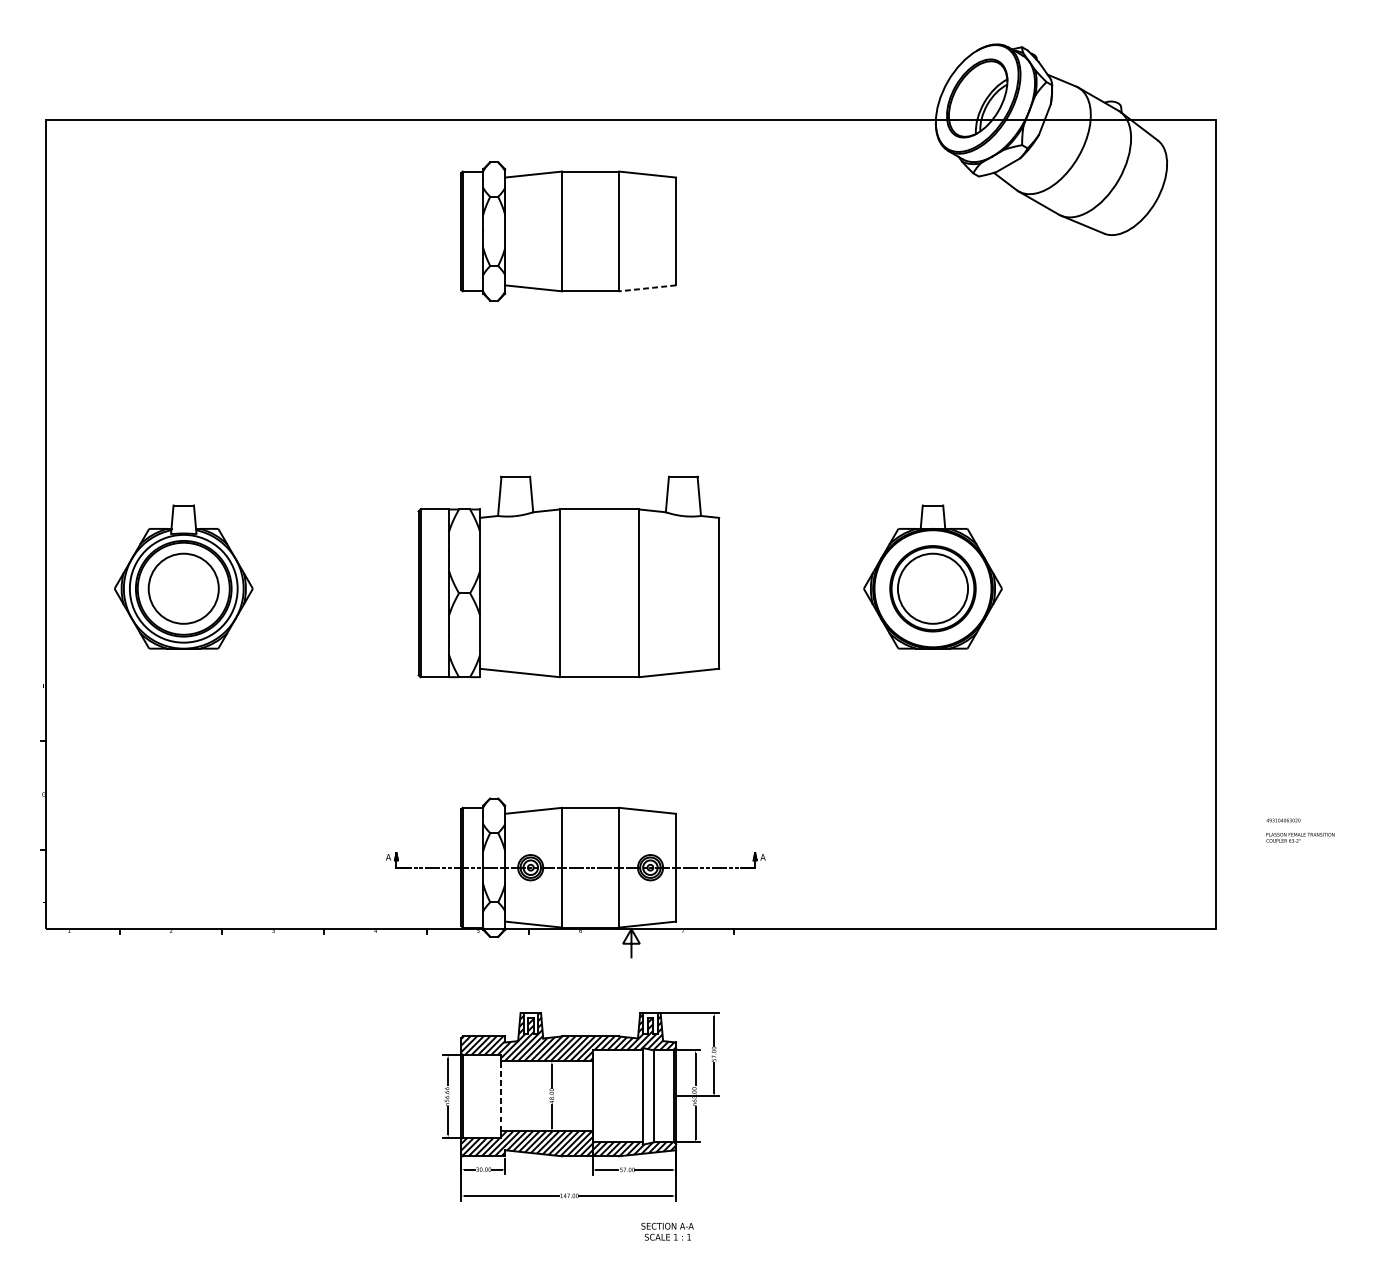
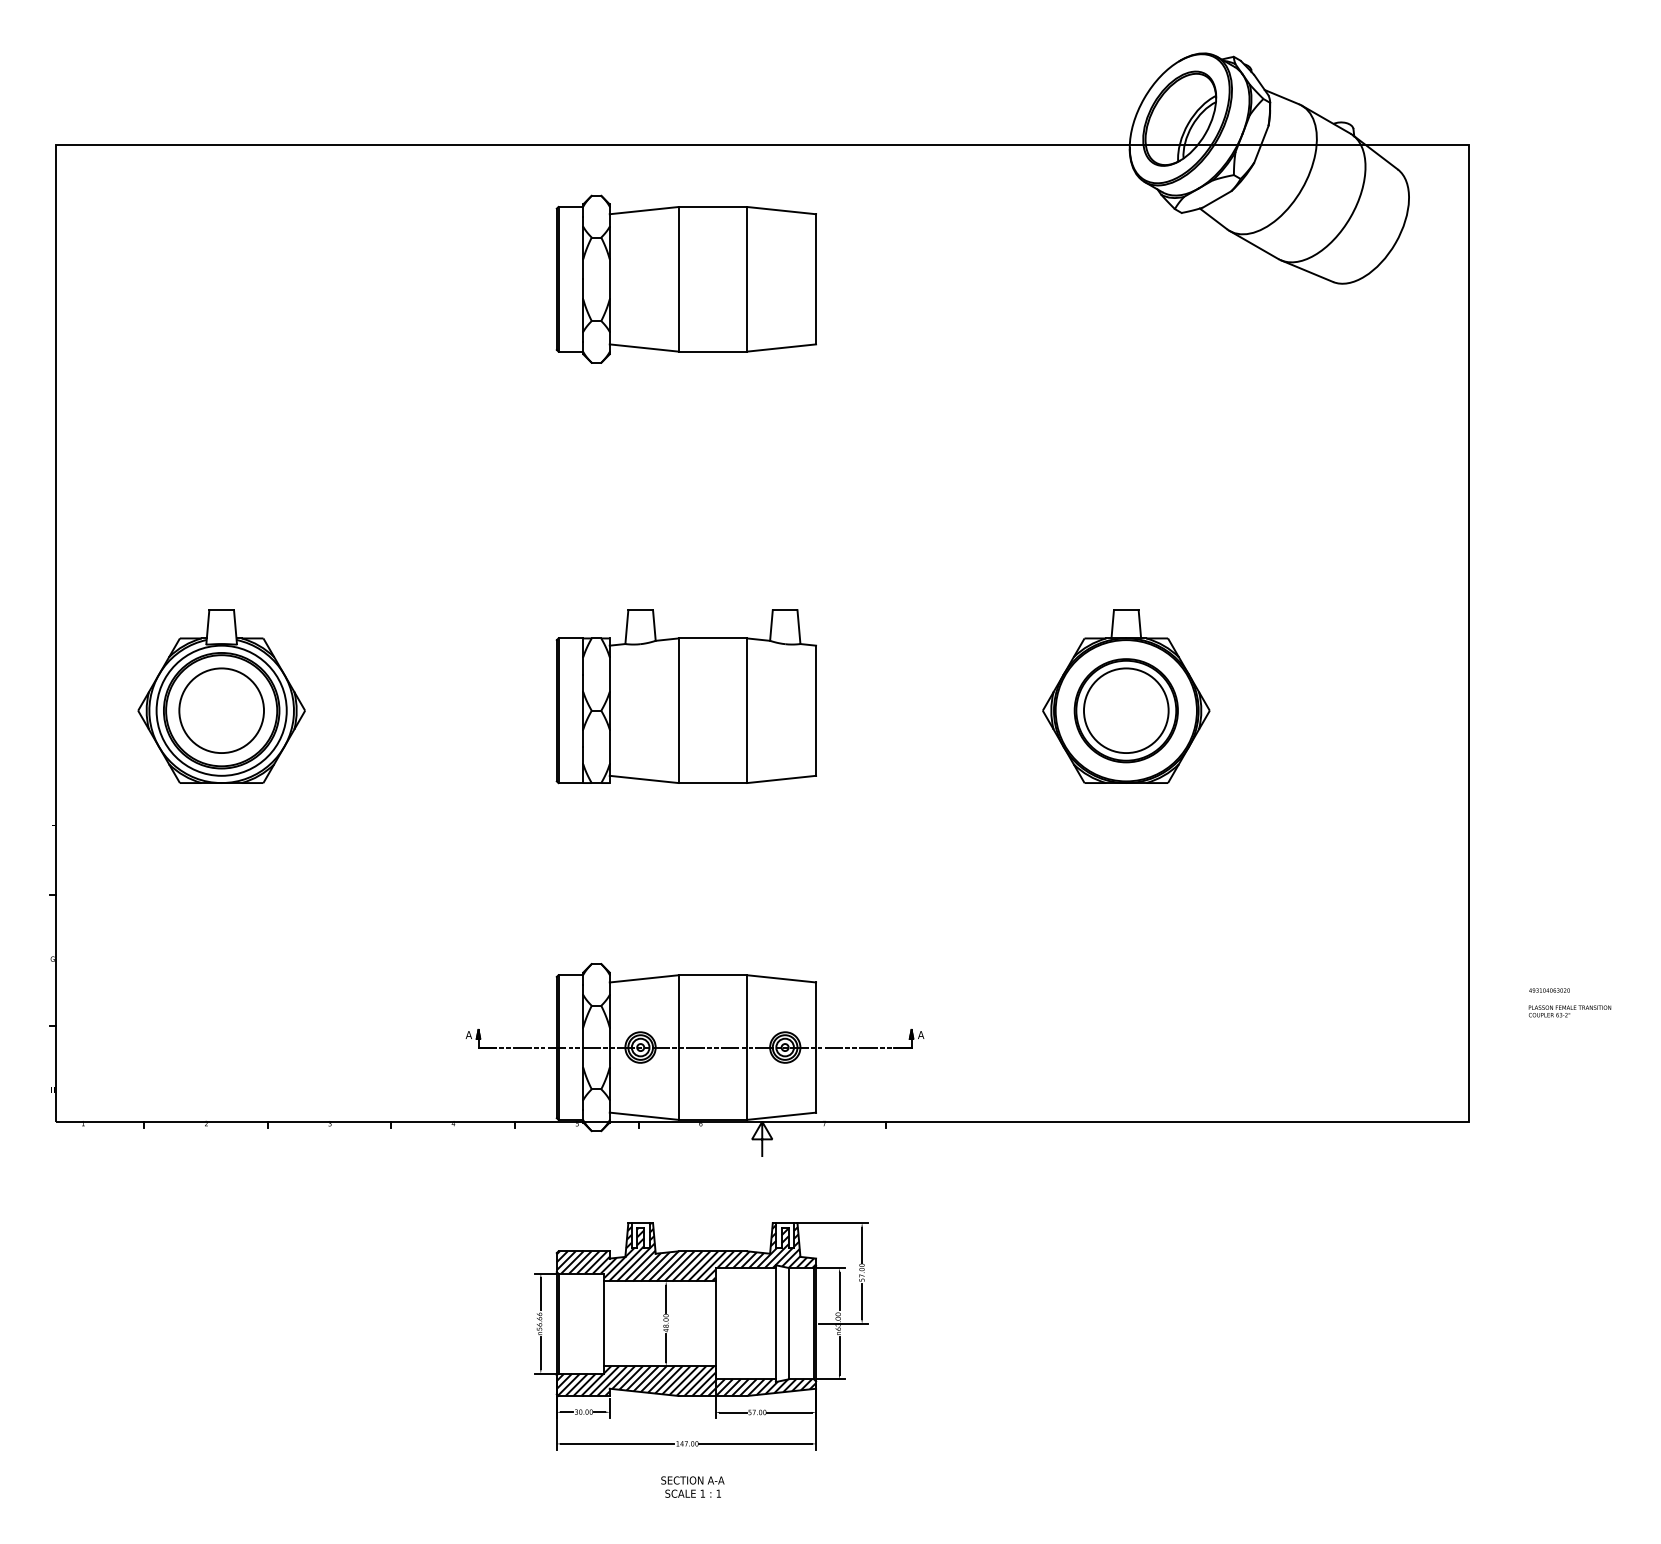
line: (647, 288) -> (781, 348), dashed -> solid
part: (567, 576) -> (685, 696), size x0.71
line: (500, 1096) -> (604, 1323), dashed -> solid
text: (667, 1231) -> (692, 1486), moved

